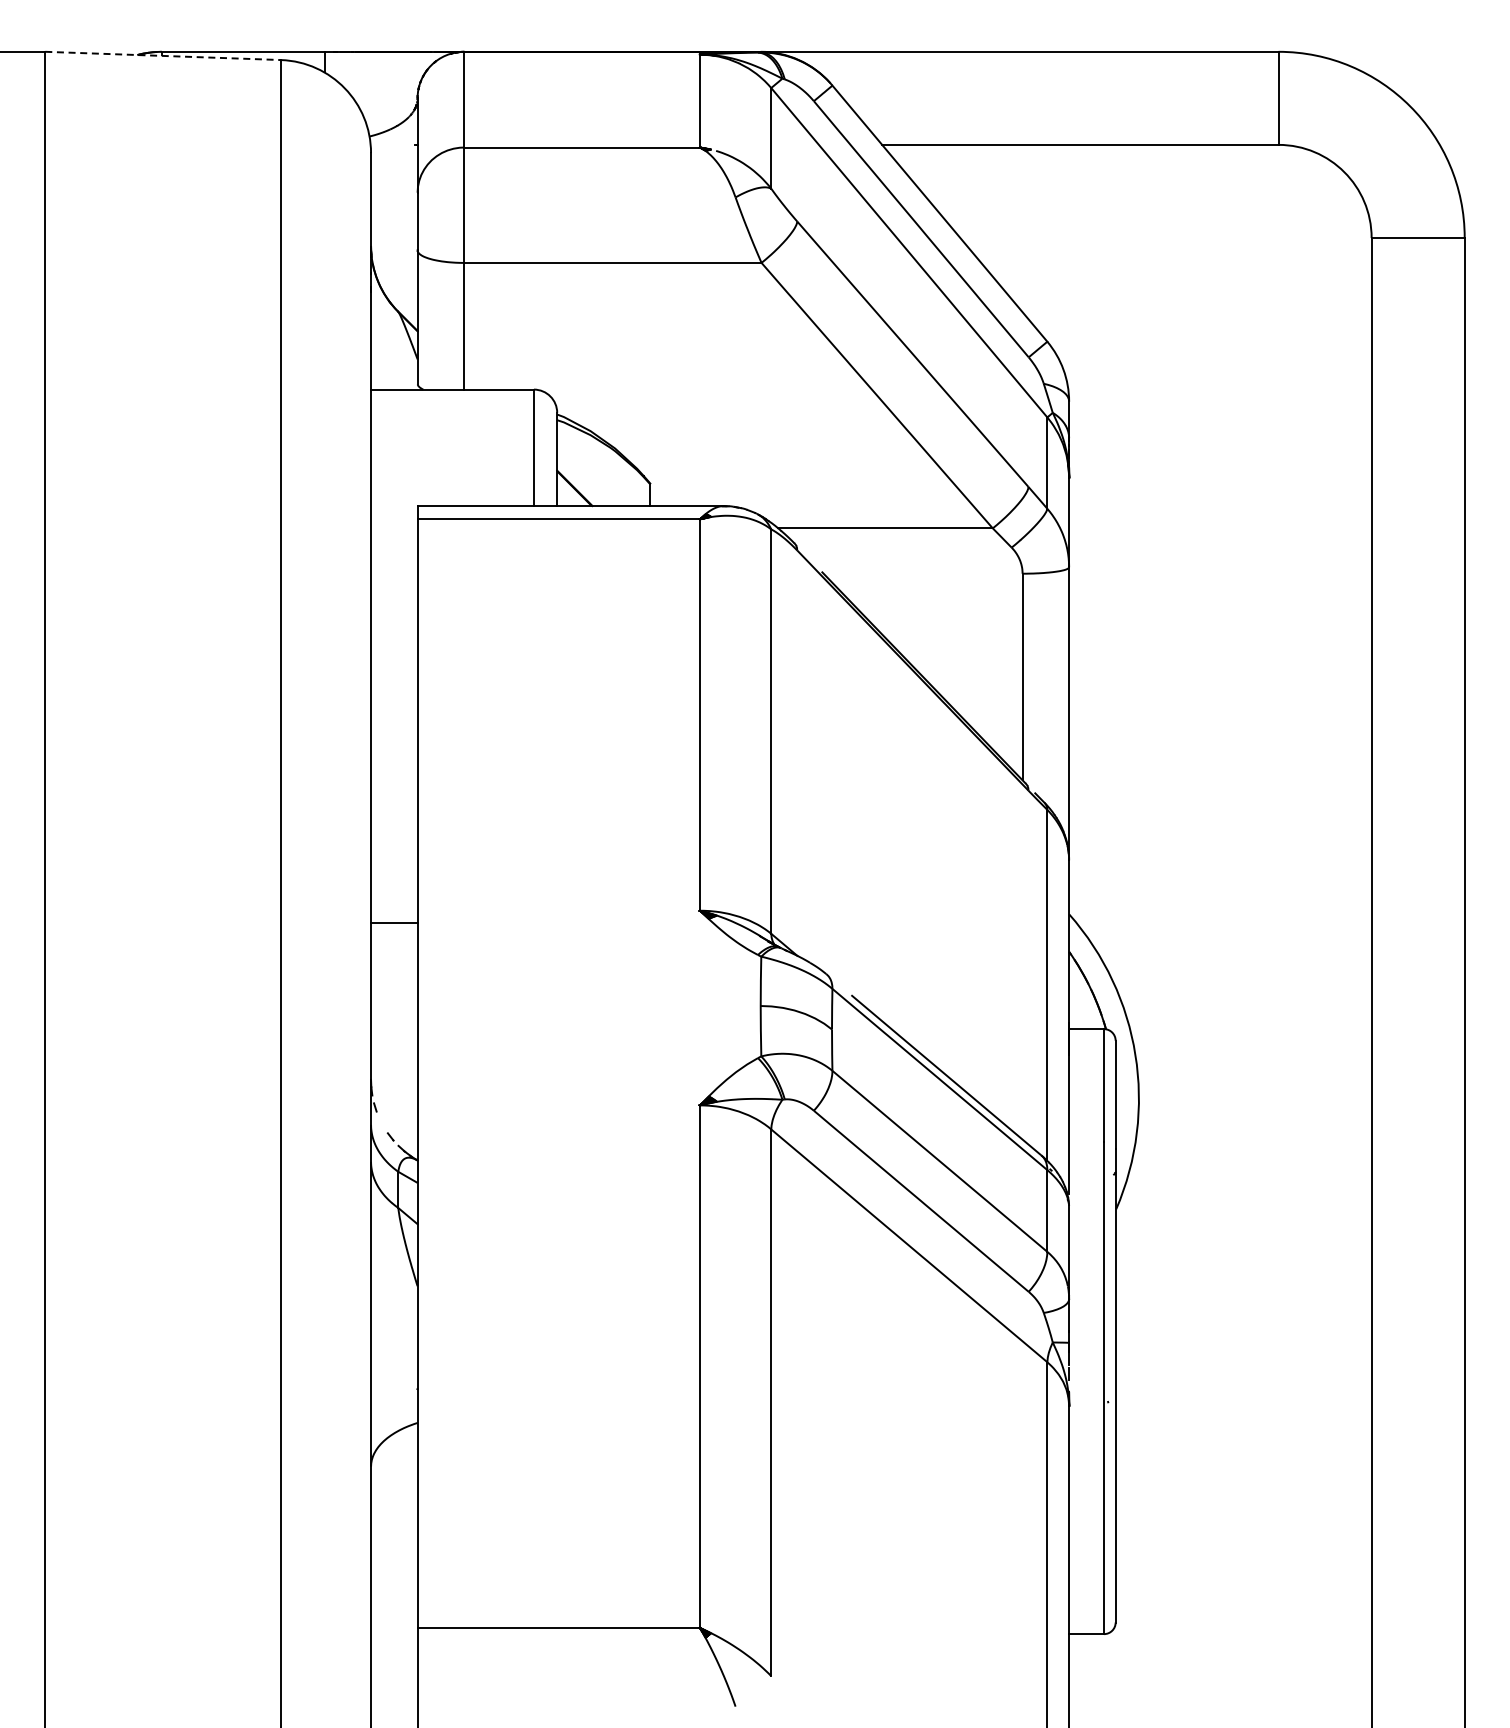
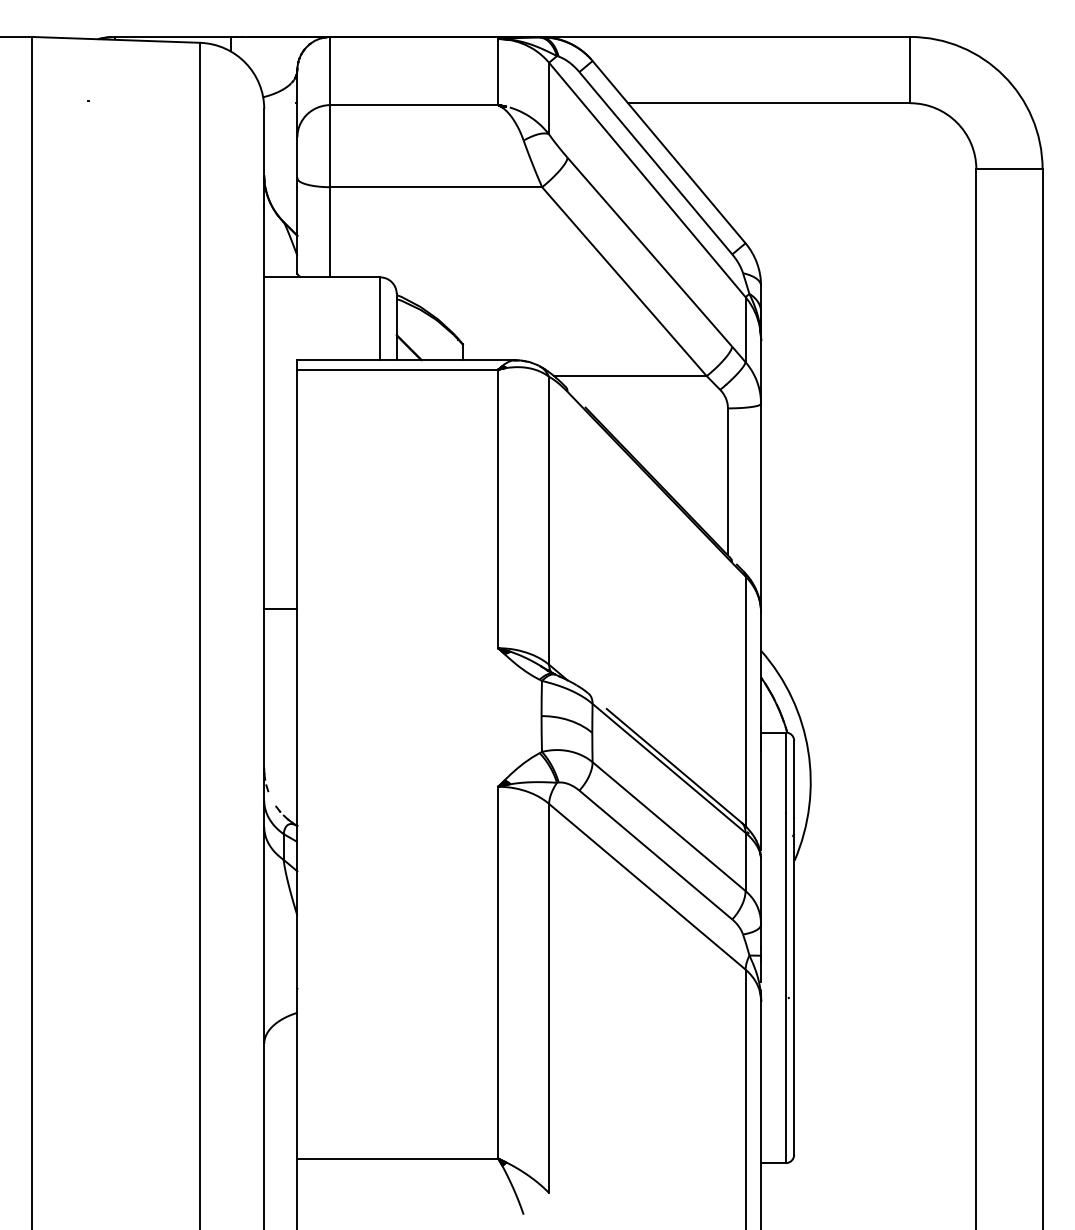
line: (163, 55) -> (116, 39), dashed -> solid
line: (394, 922) -> (280, 608), moved

